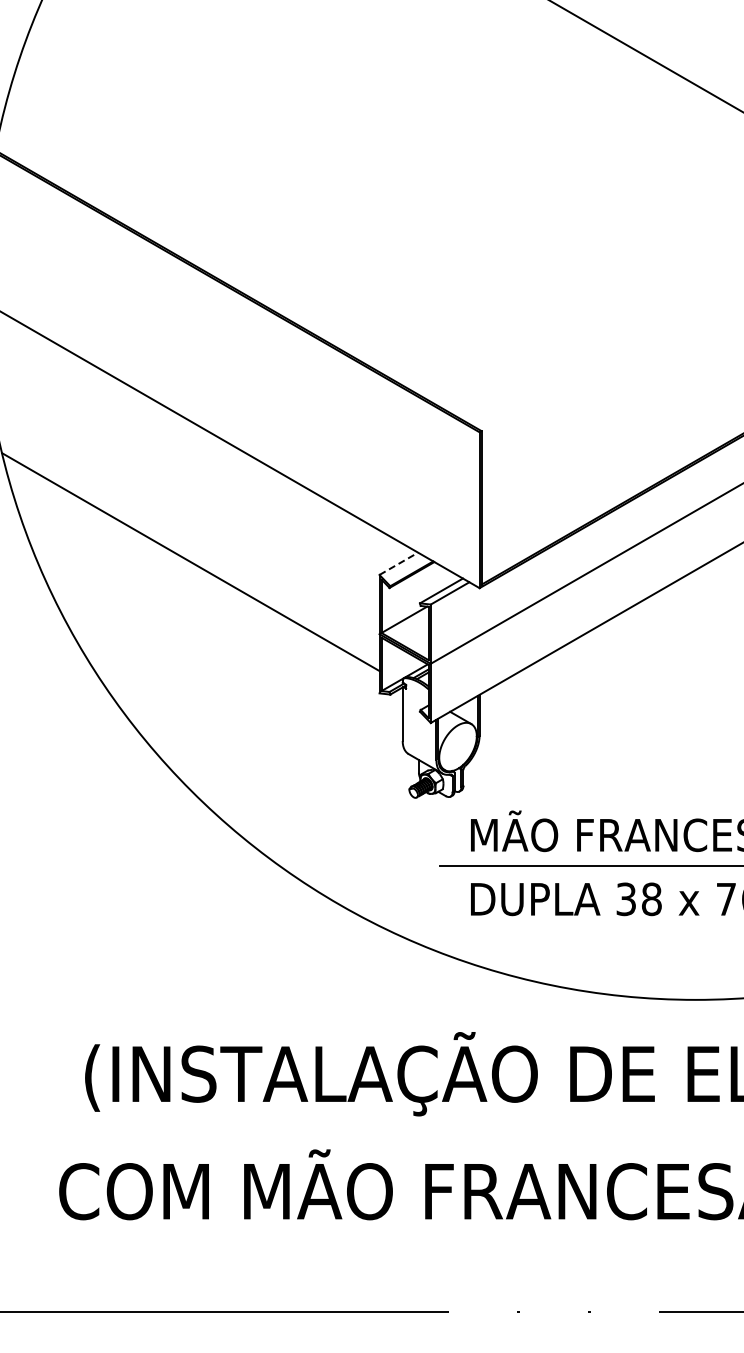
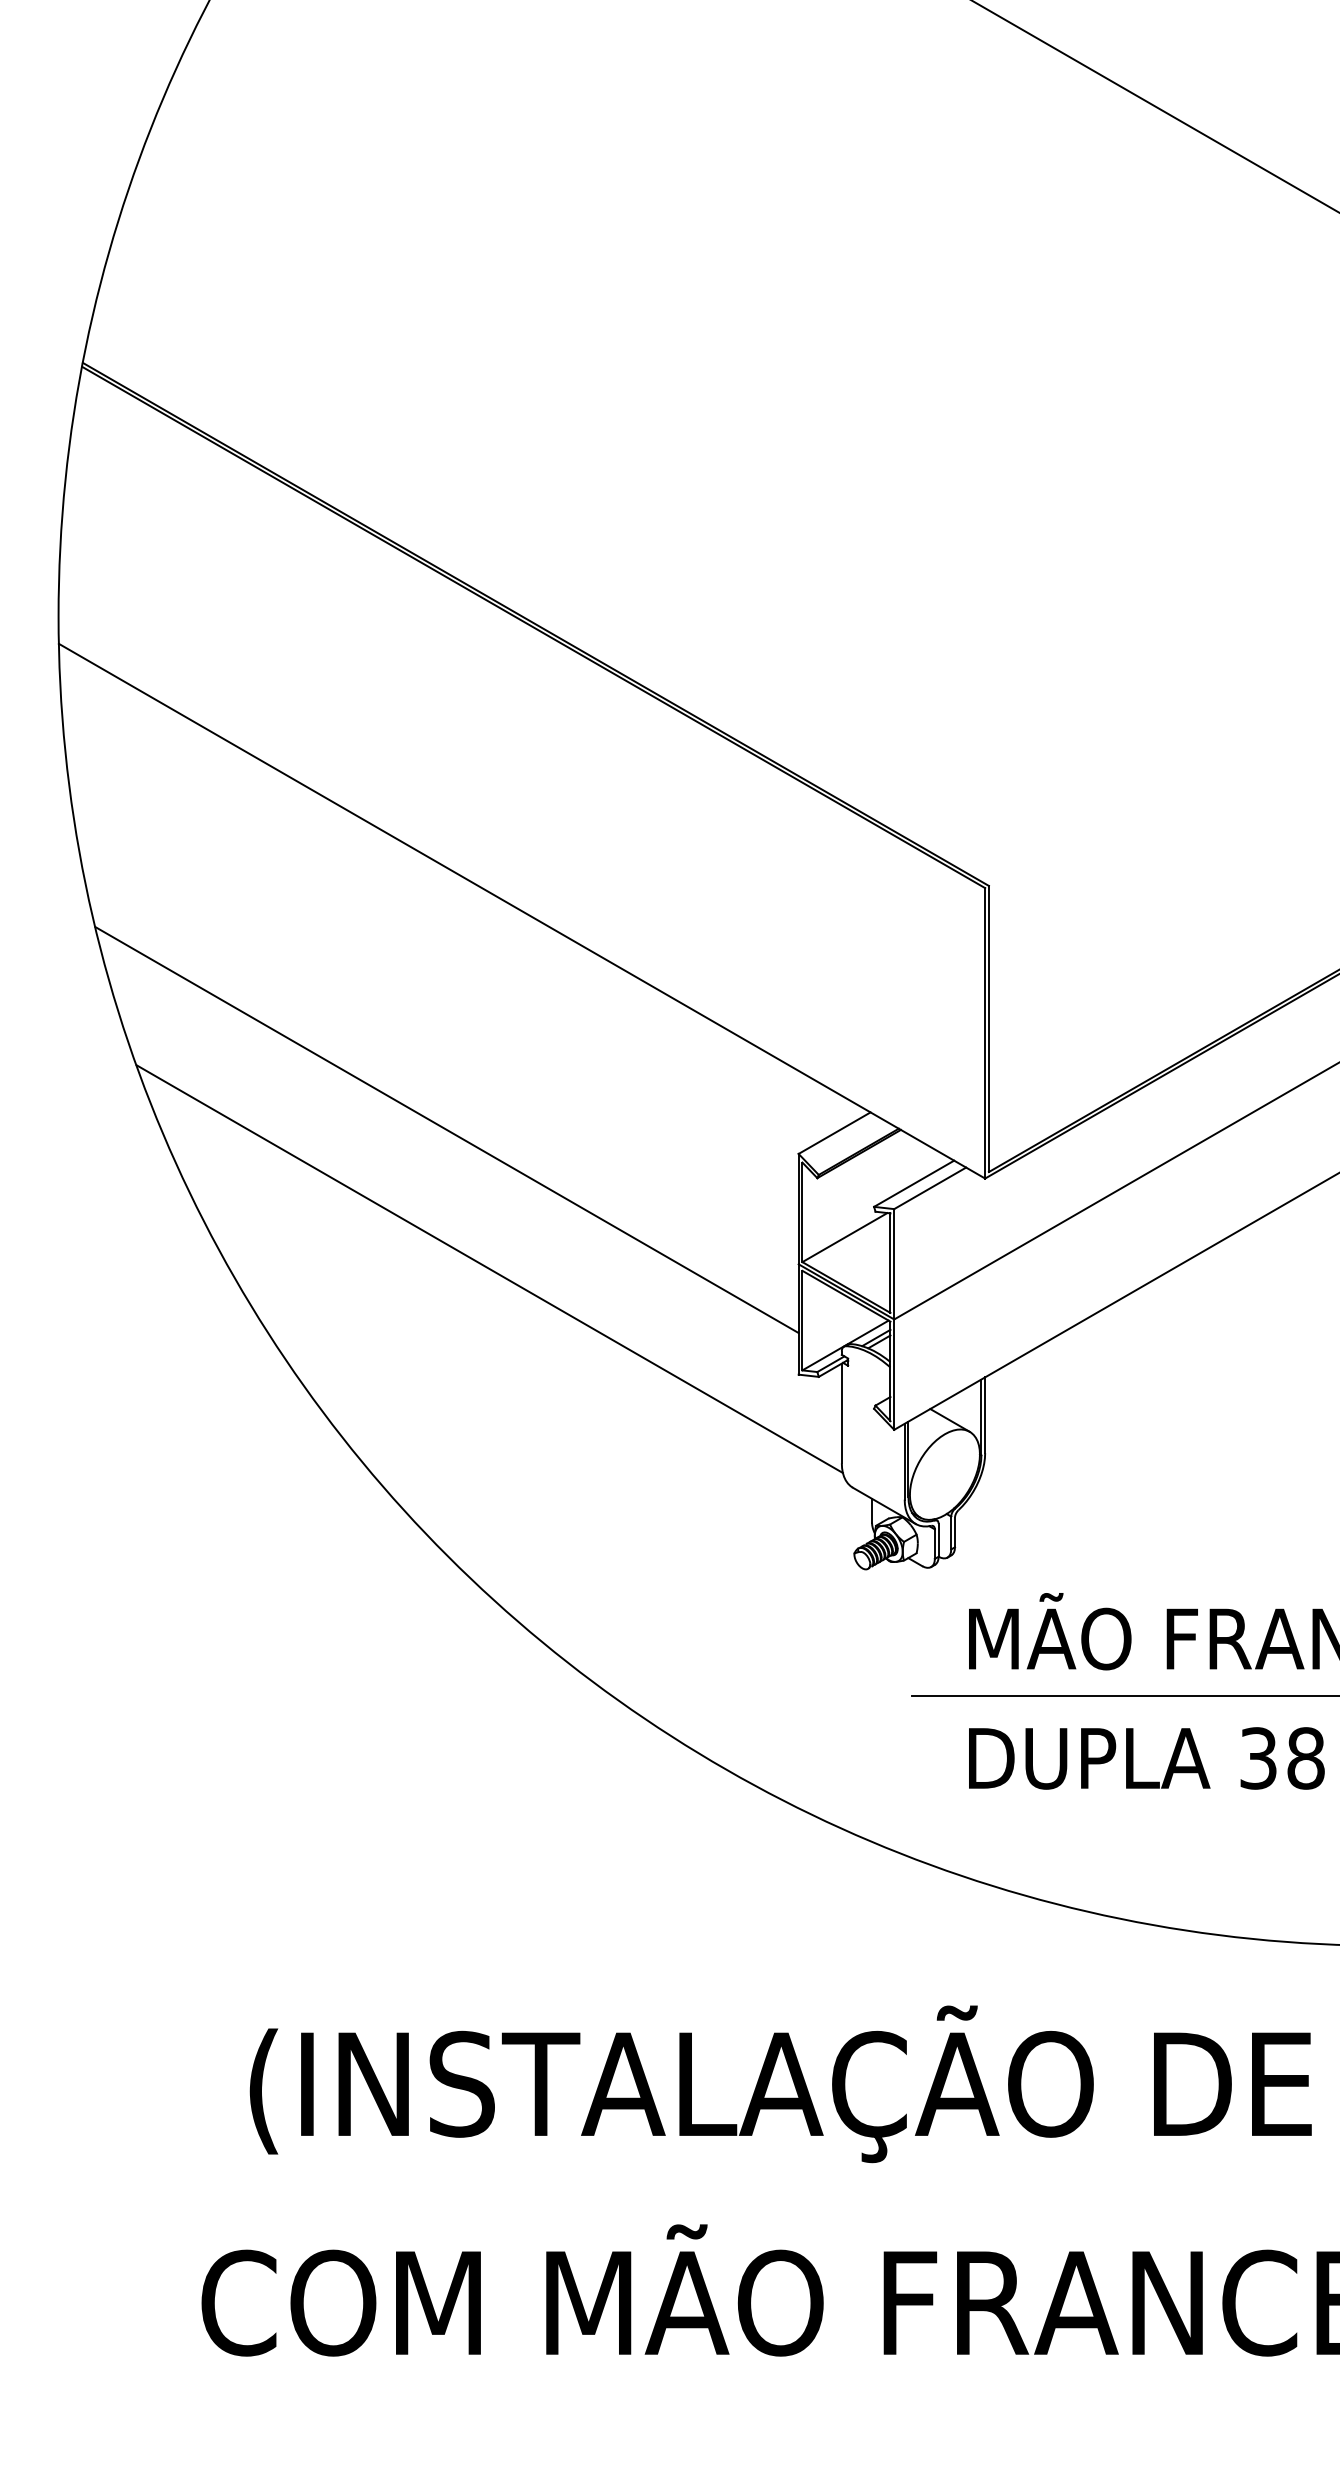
line: (399, 563) -> (835, 1132), dashed -> solid
line: (213, 636) -> (489, 1268), added

